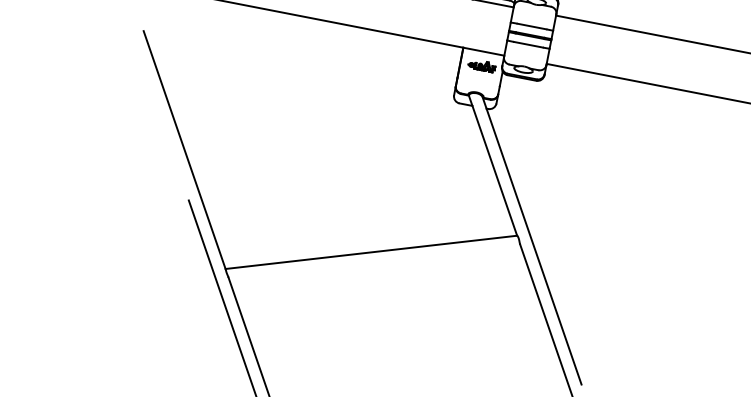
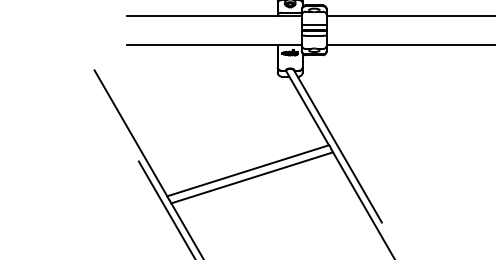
line: (376, 265) -> (252, 177), added

